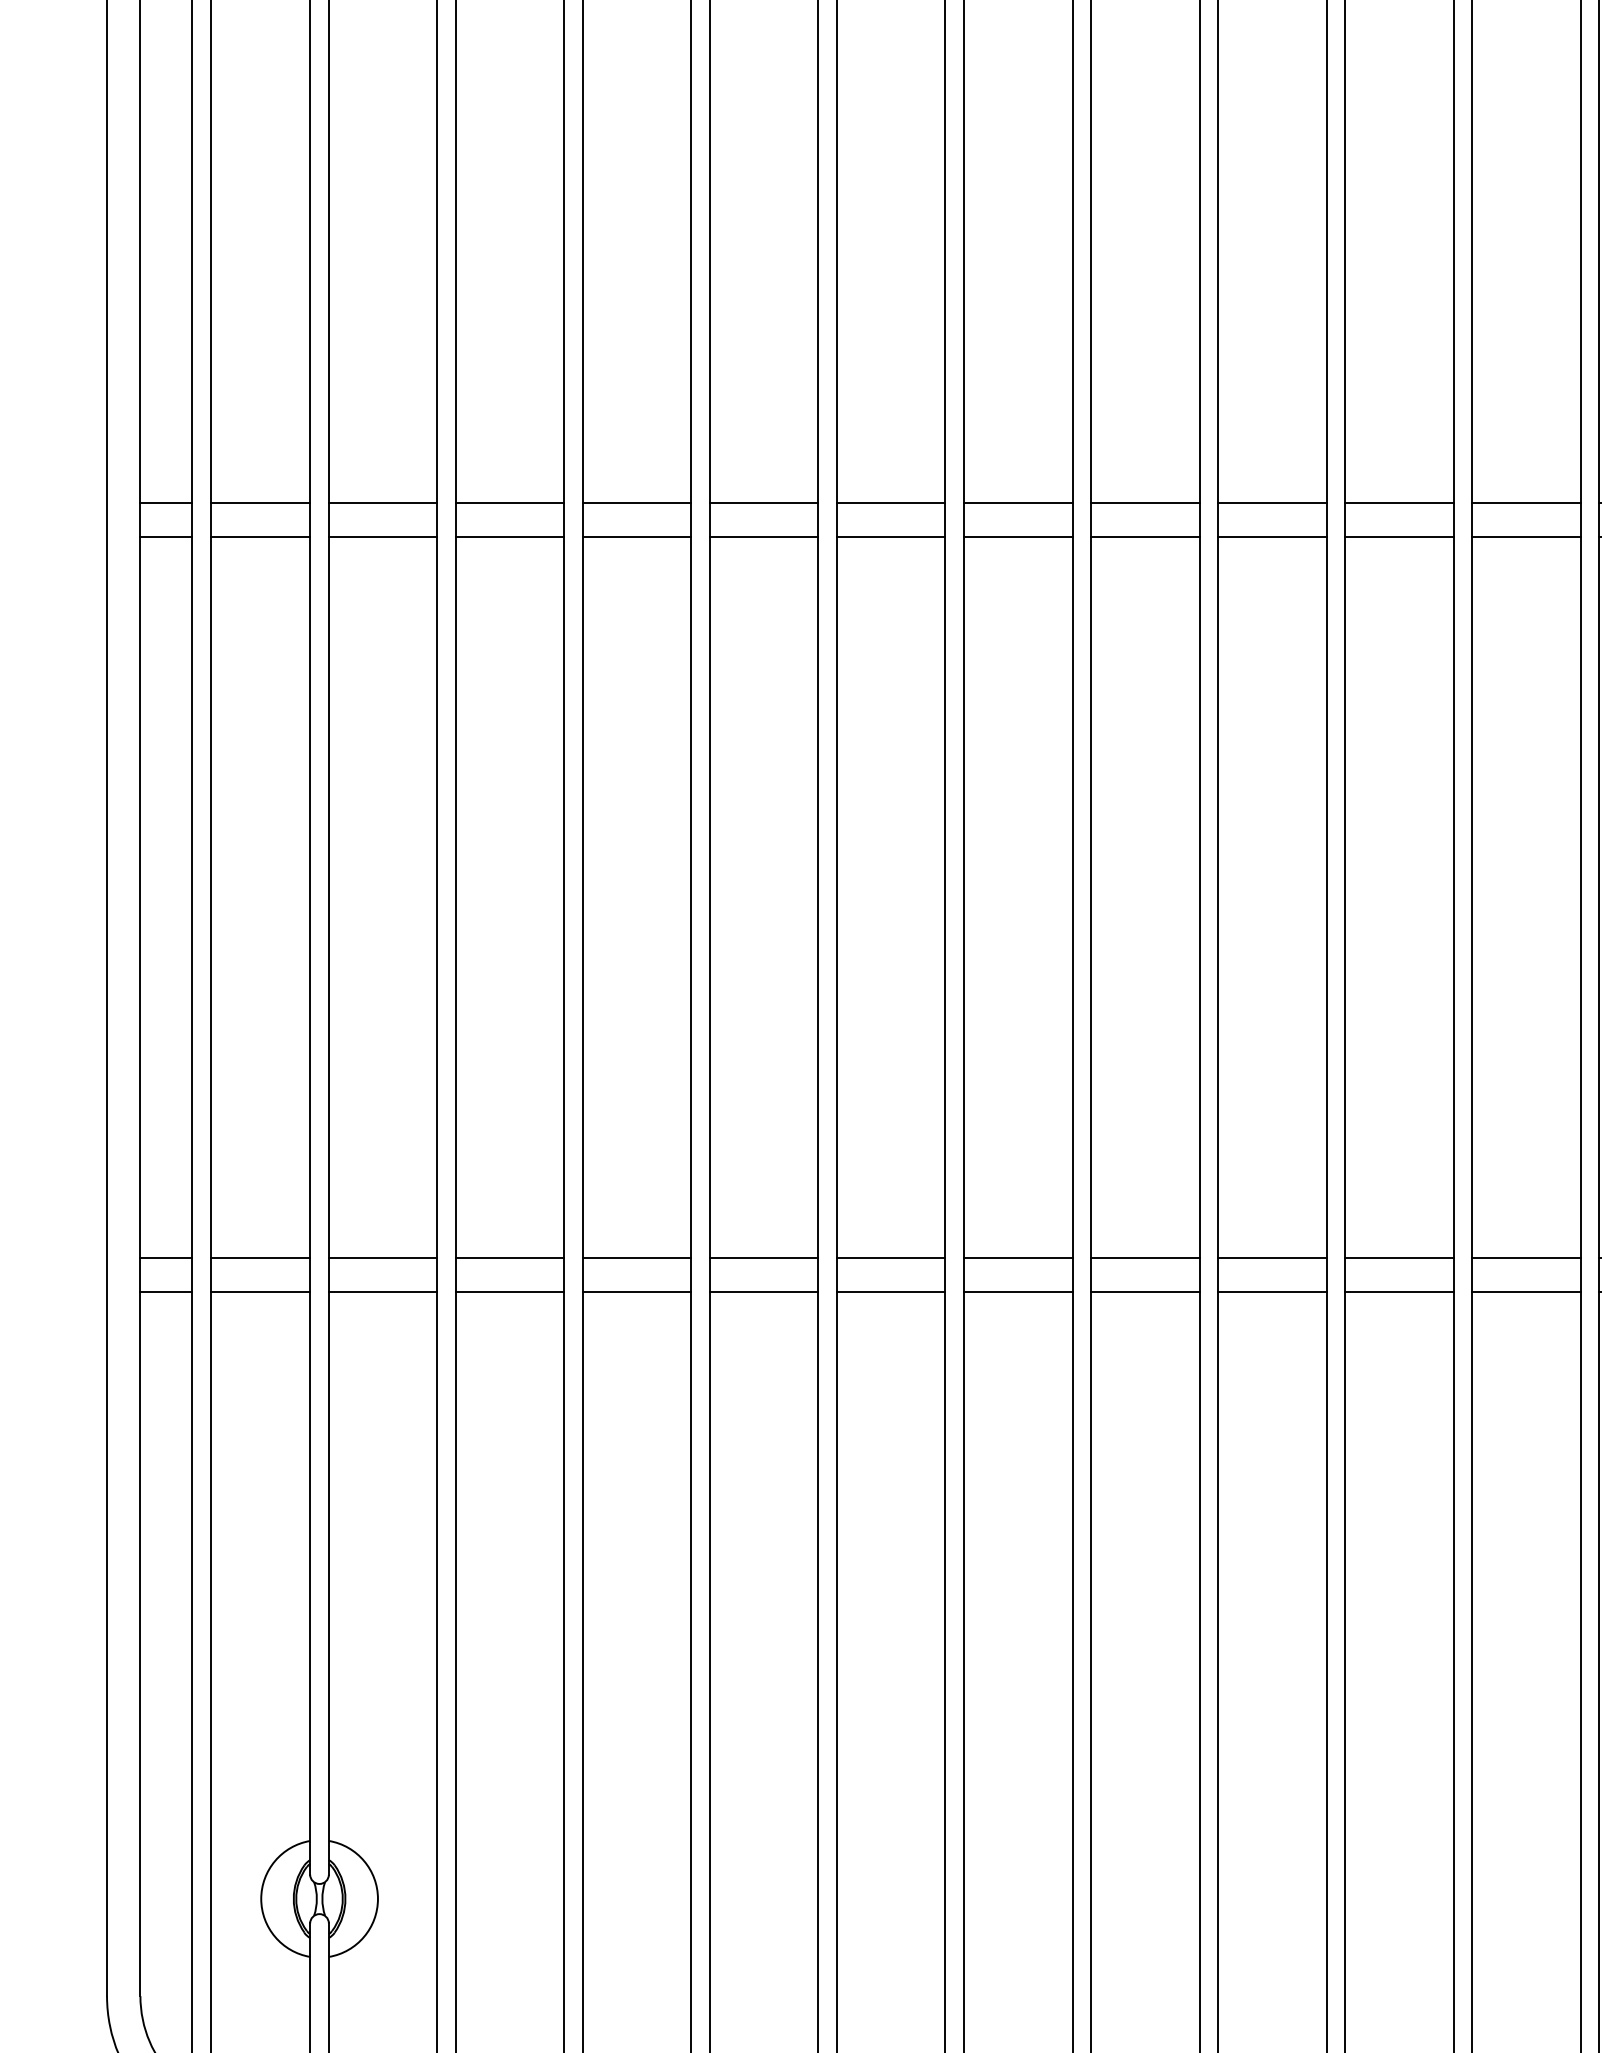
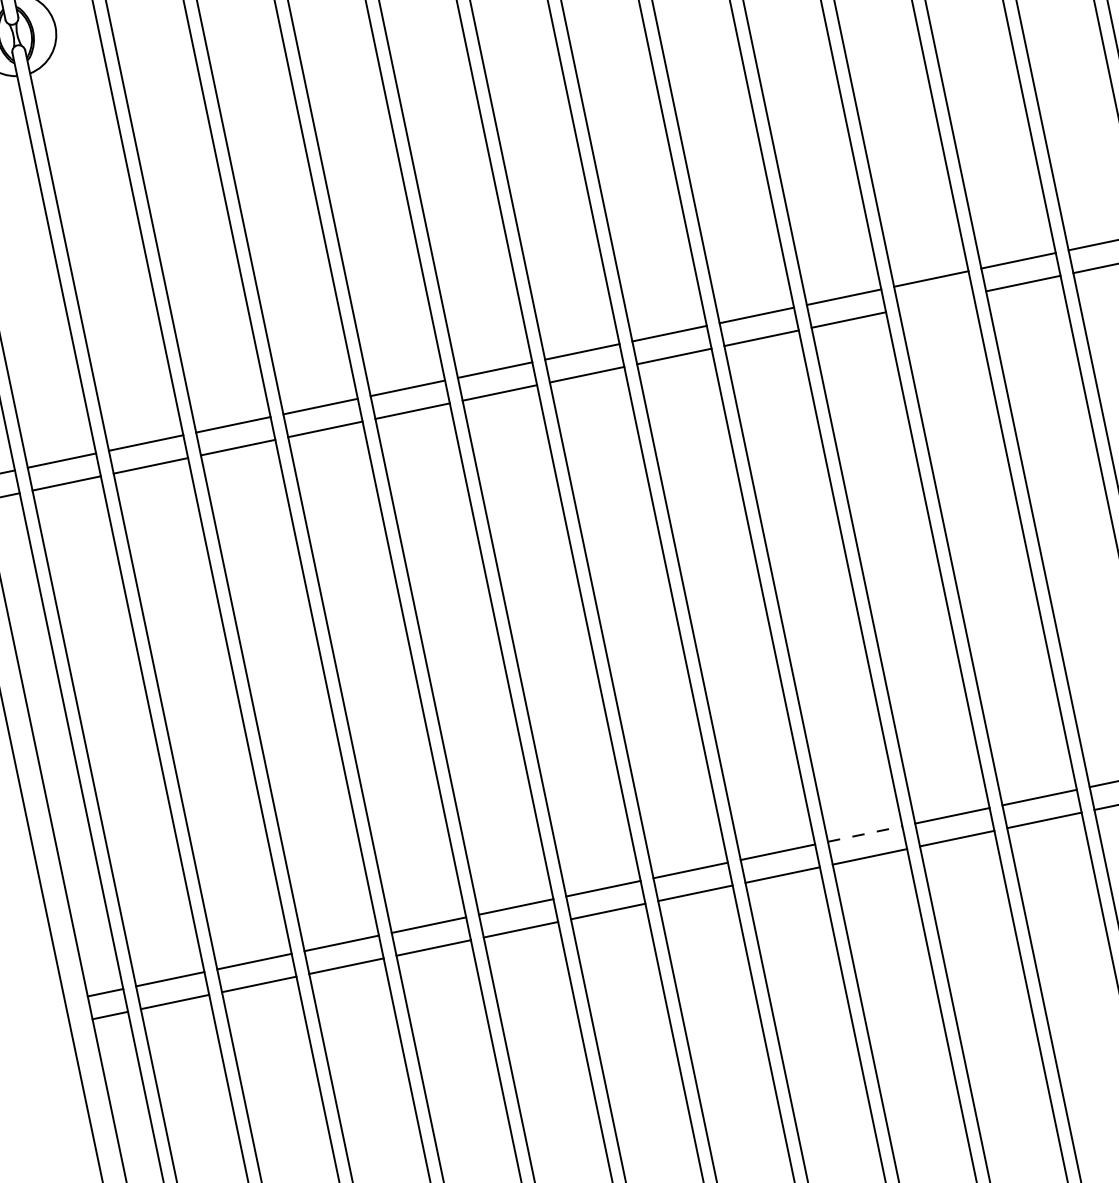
line: (1526, 536) -> (936, 301), removed
line: (1272, 1258) -> (865, 834), solid -> dashed

